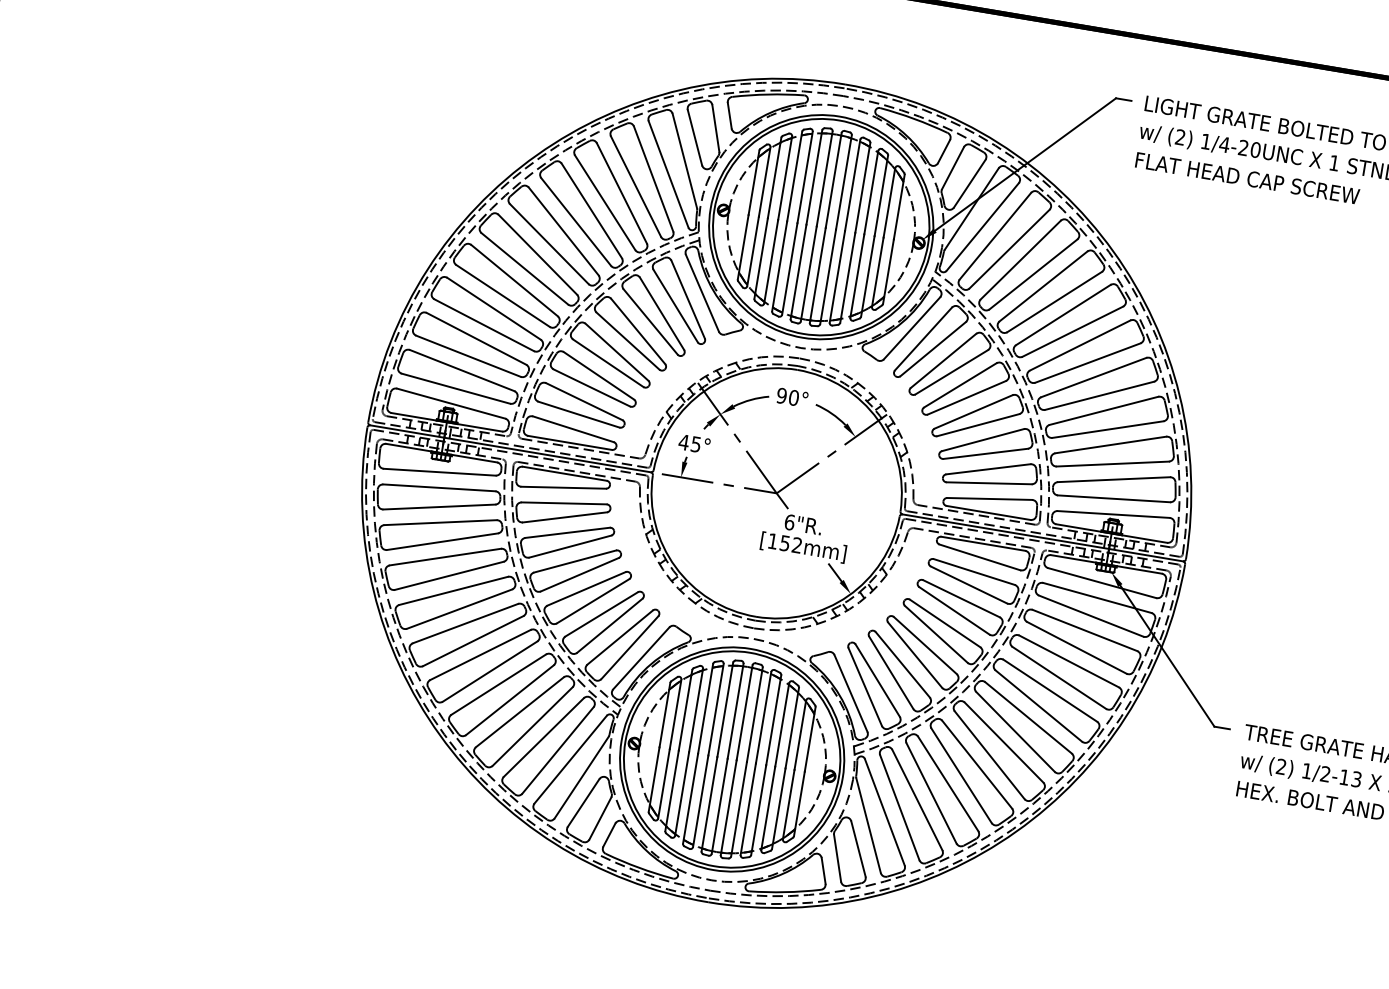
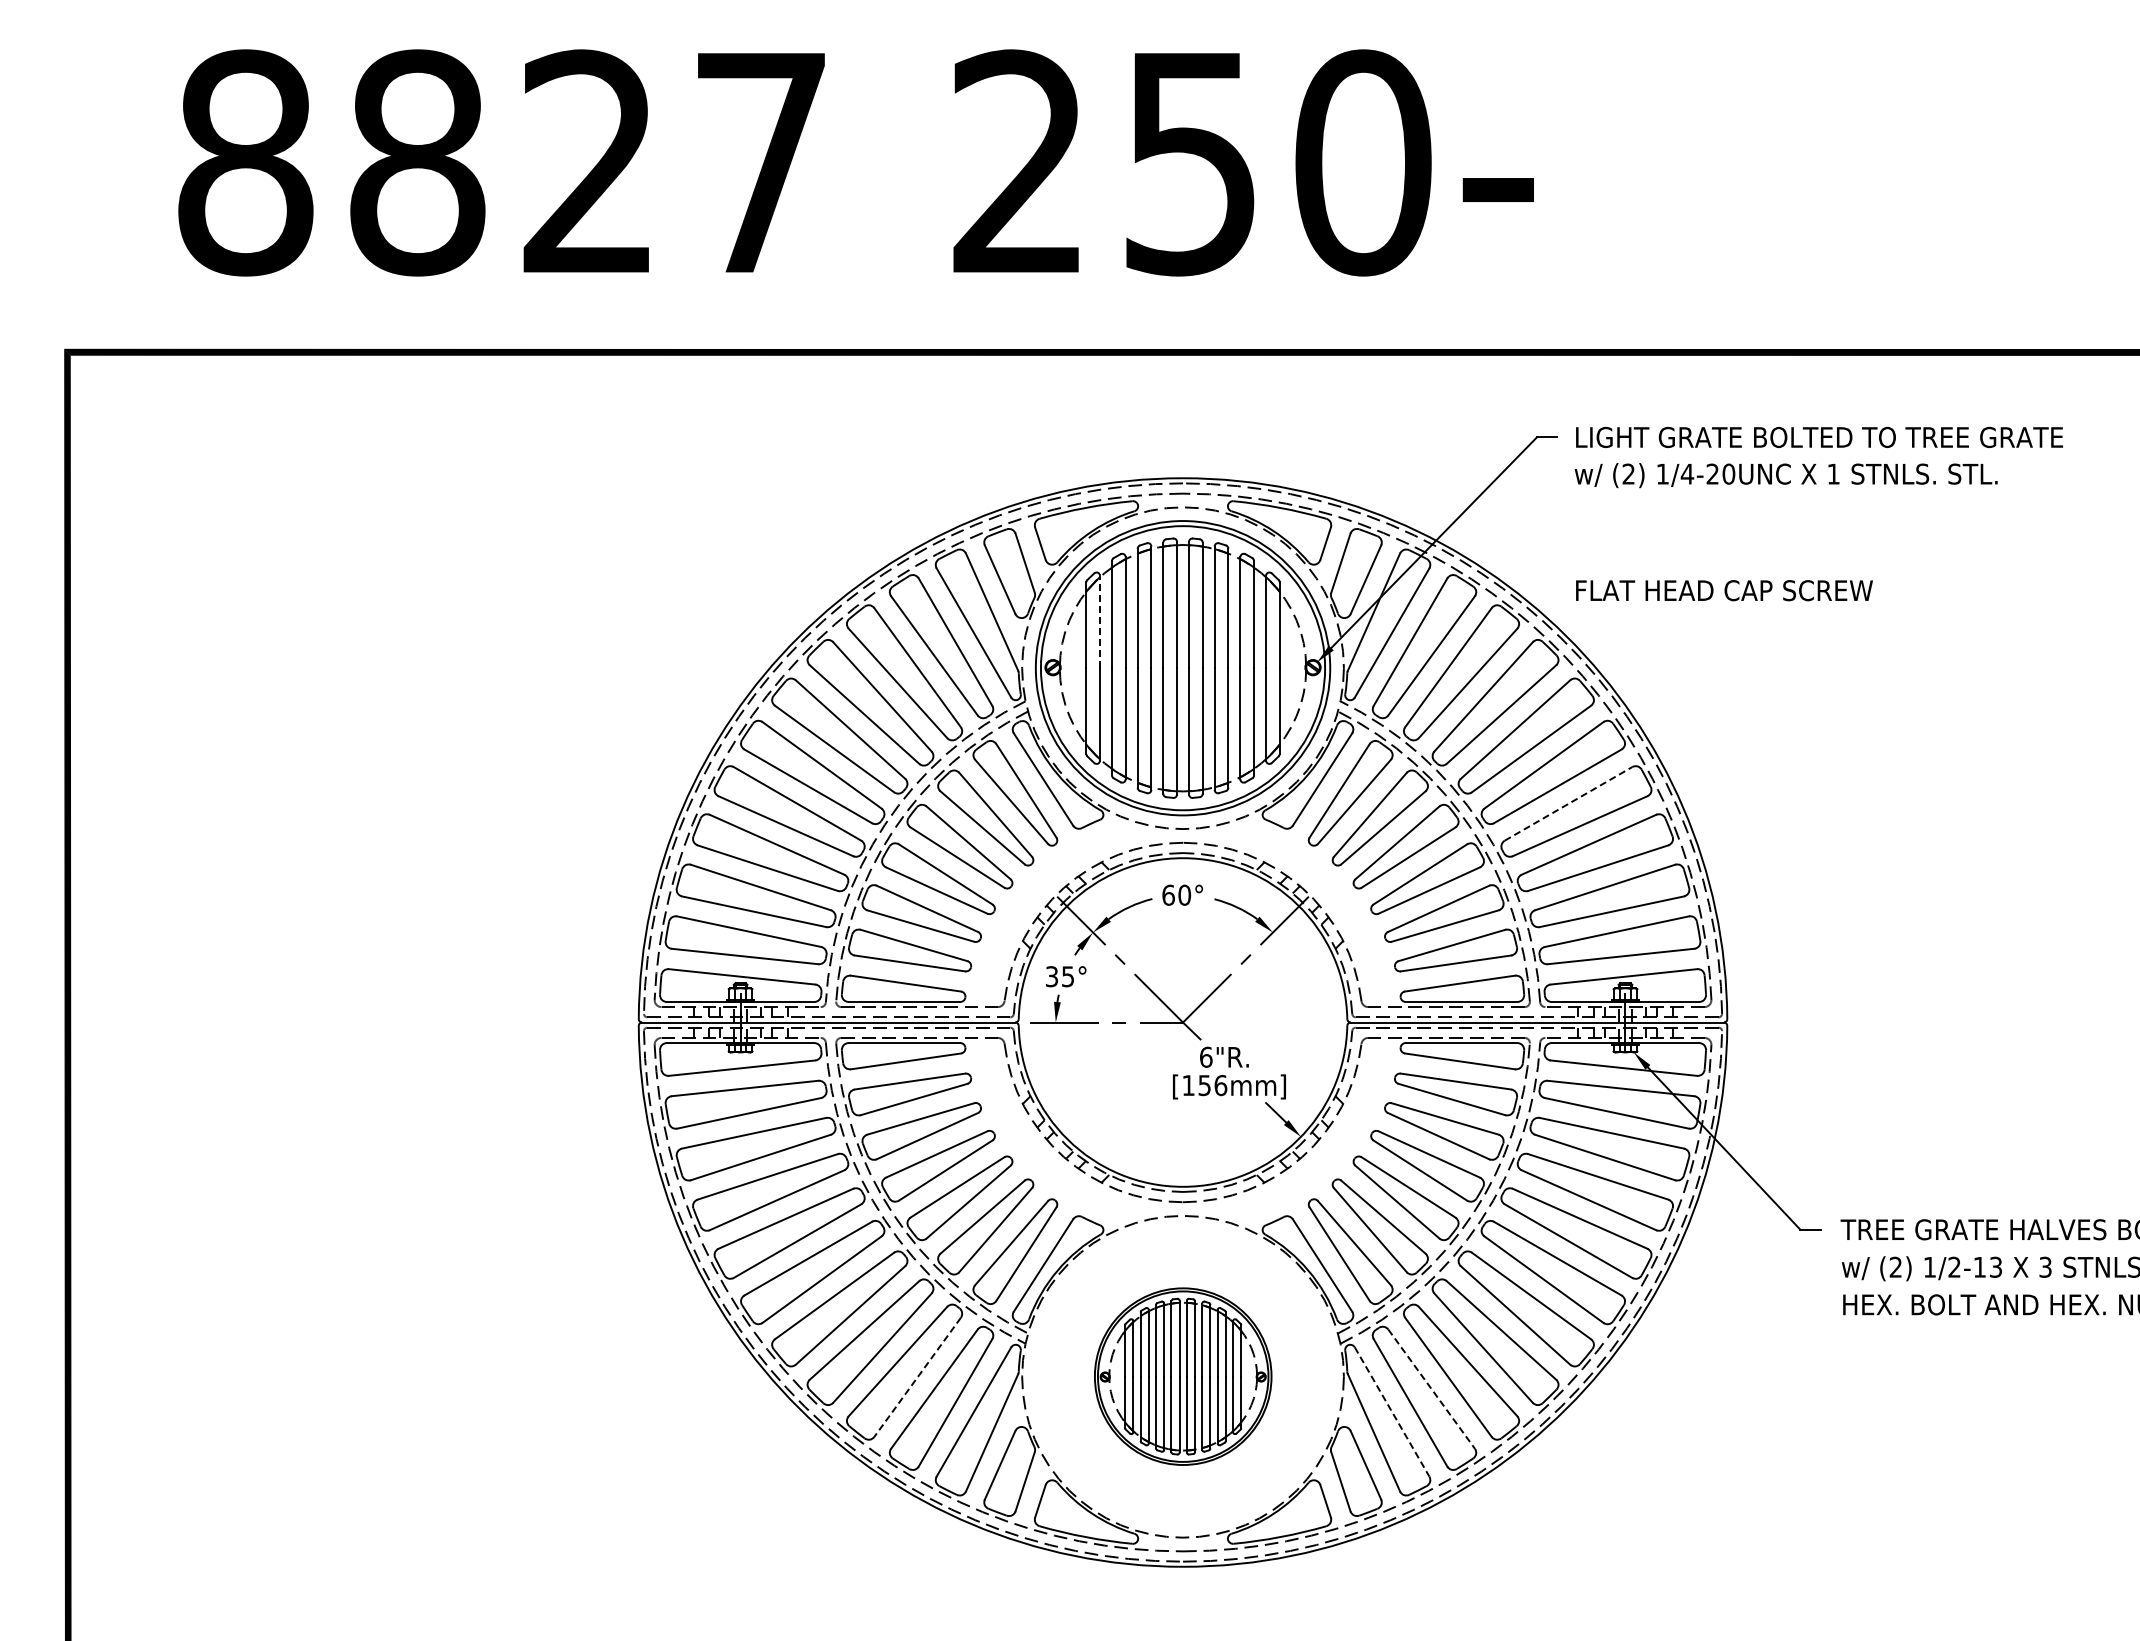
text: (1247, 178) -> (1724, 590), moved
line: (765, 181) -> (1100, 621), solid -> dashed
line: (1093, 377) -> (1568, 803), solid -> dashed
text: (781, 395) -> (1168, 894), 90° -> 60°
text: (683, 442) -> (1051, 976), 45° -> 35°
text: (796, 545) -> (1220, 1085), [152mm] -> [156mm]
line: (532, 726) -> (917, 1377), solid -> dashed
part: (732, 759) -> (1183, 1376), size x0.6
line: (917, 800) -> (1431, 1389), solid -> dashed
line: (885, 811) -> (1392, 1411), solid -> dashed

